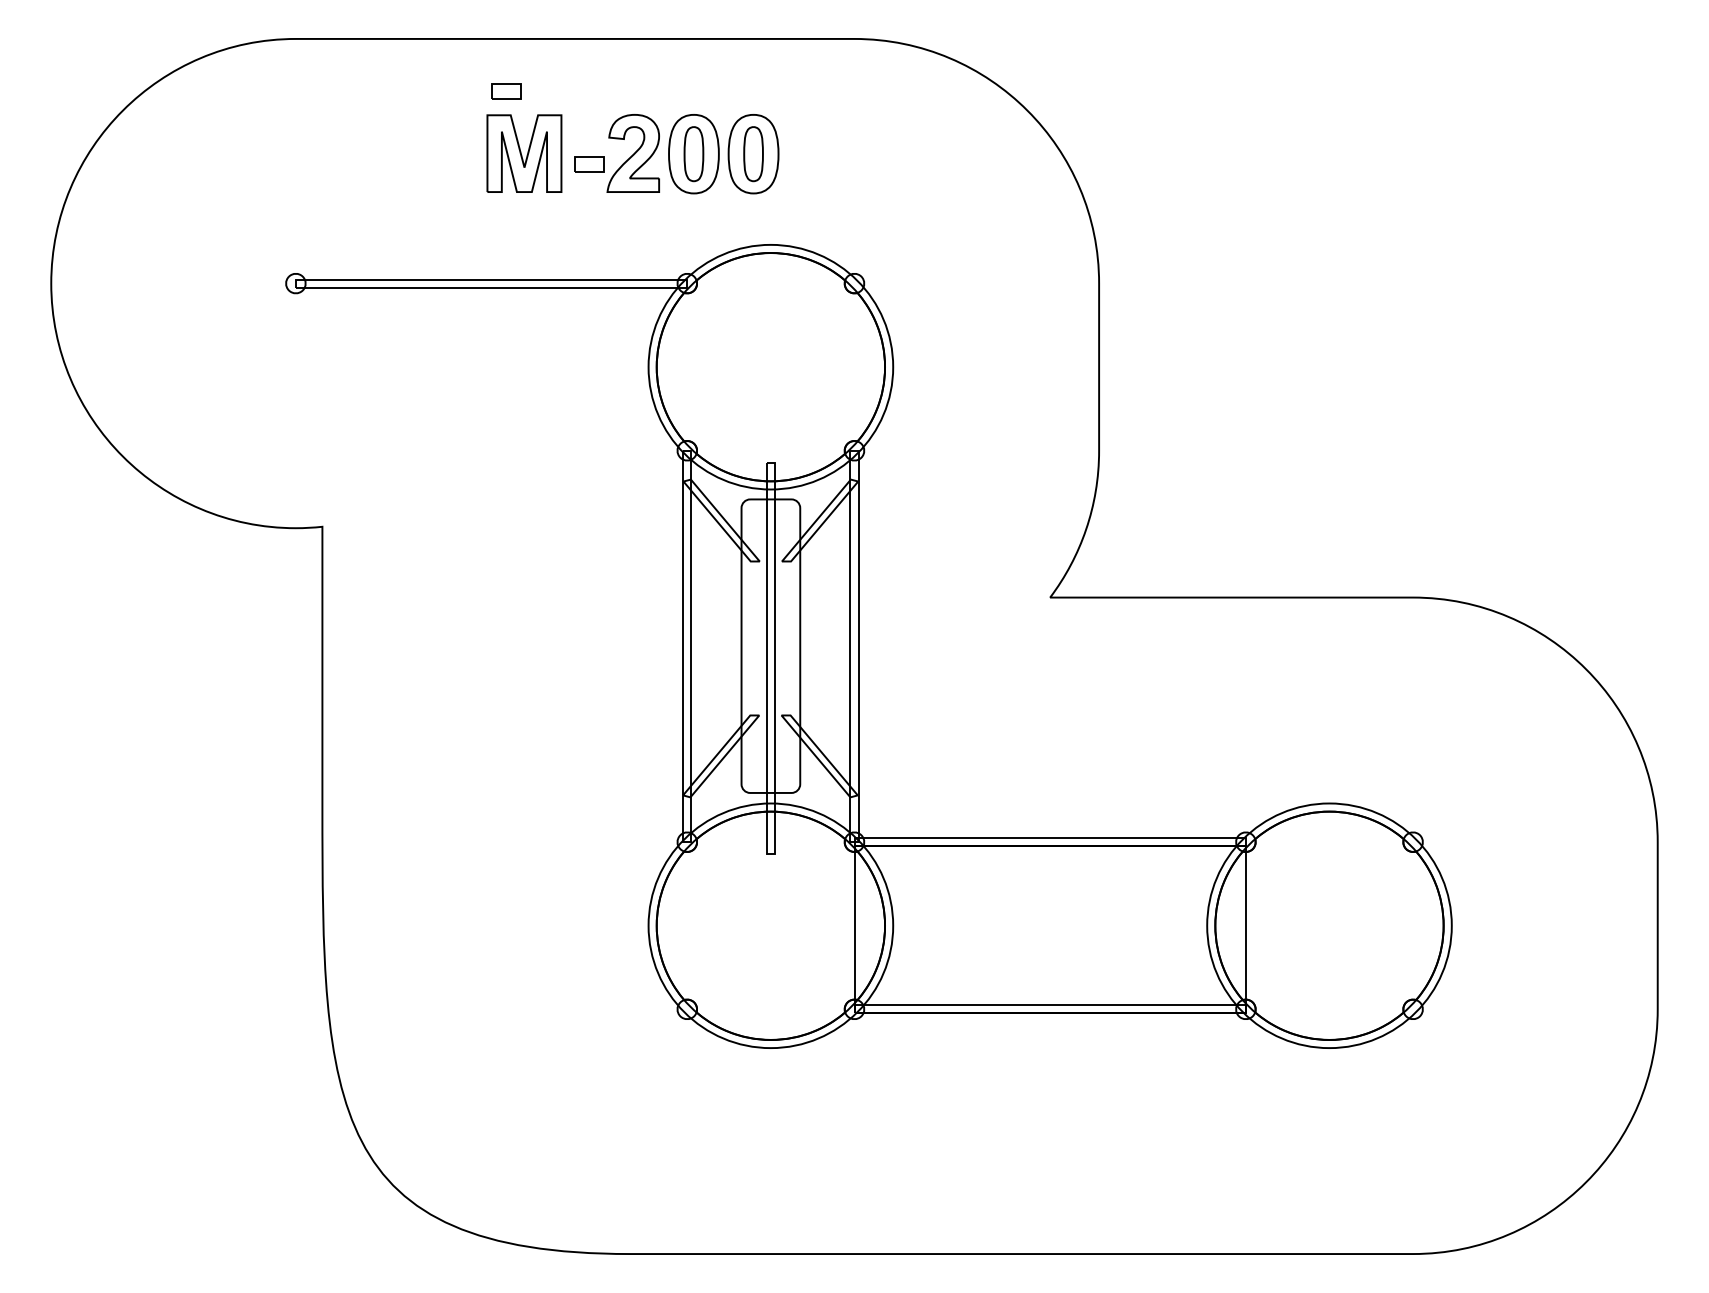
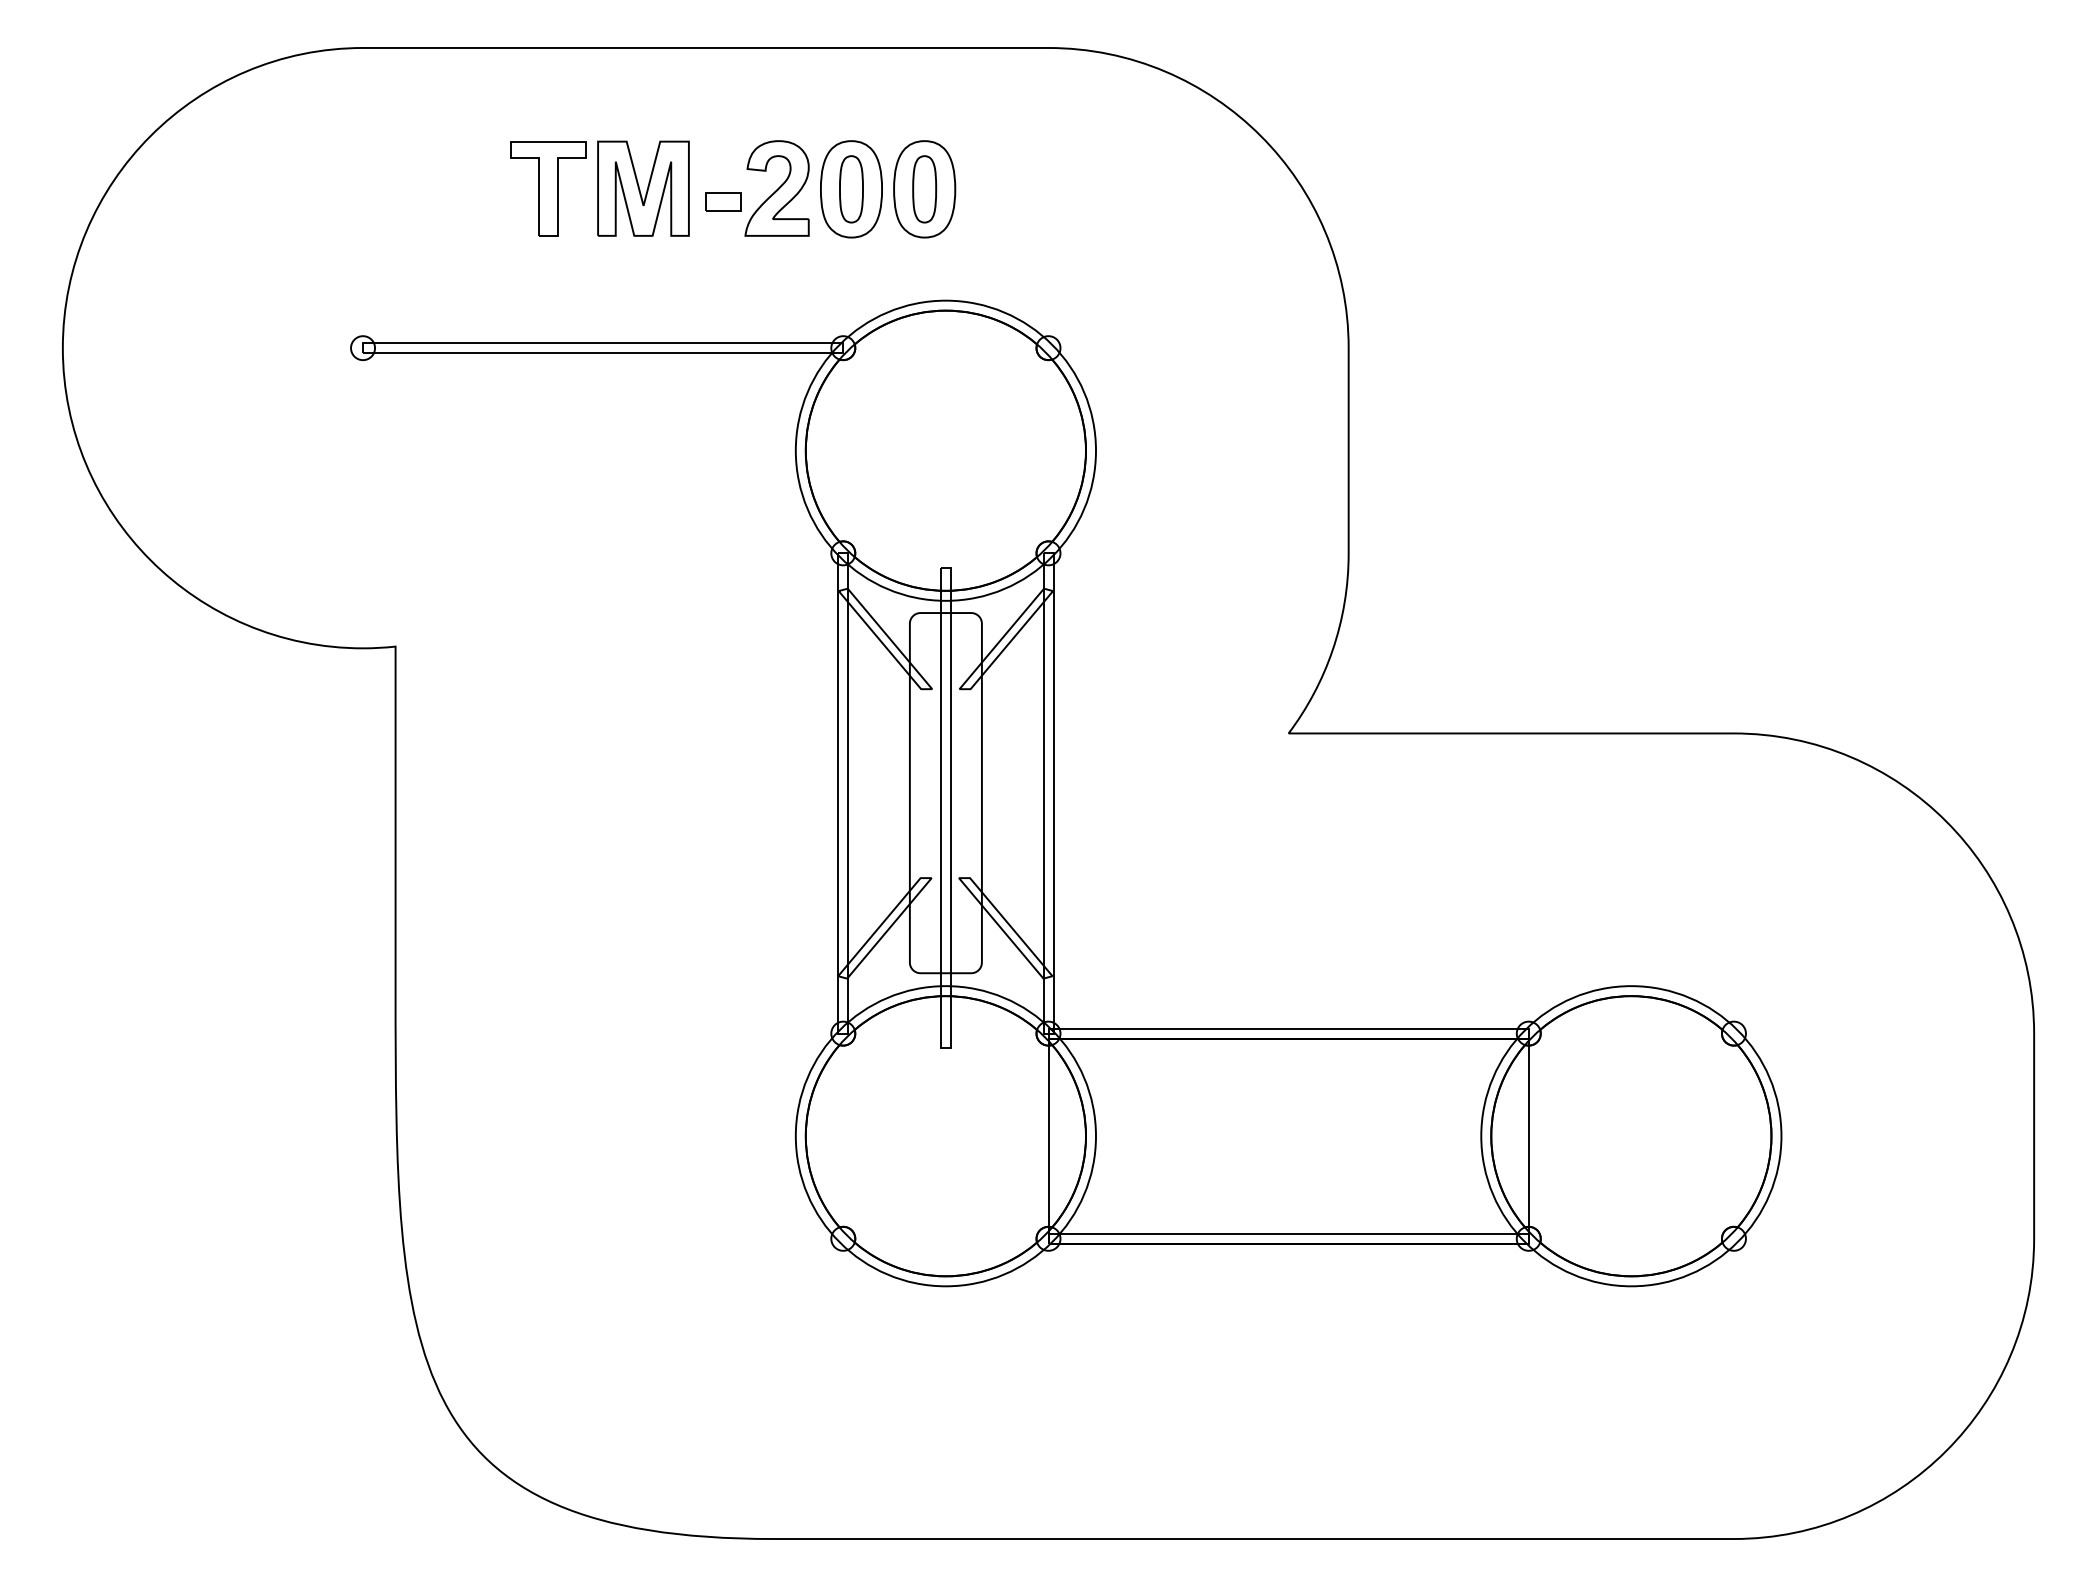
part: (506, 91) -> (621, 112), removed
part: (447, 153) -> (549, 188), added

